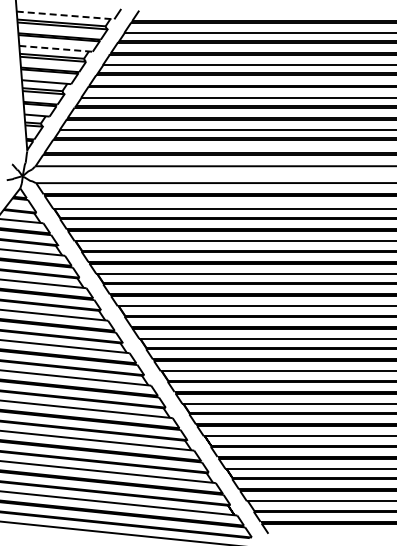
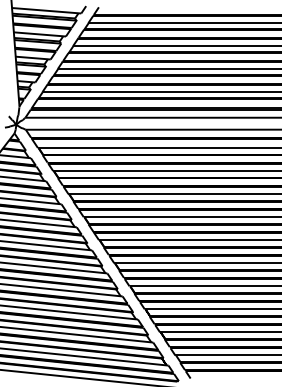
line: (65, 15) -> (46, 10), dashed -> solid
line: (56, 48) -> (40, 34), dashed -> solid

